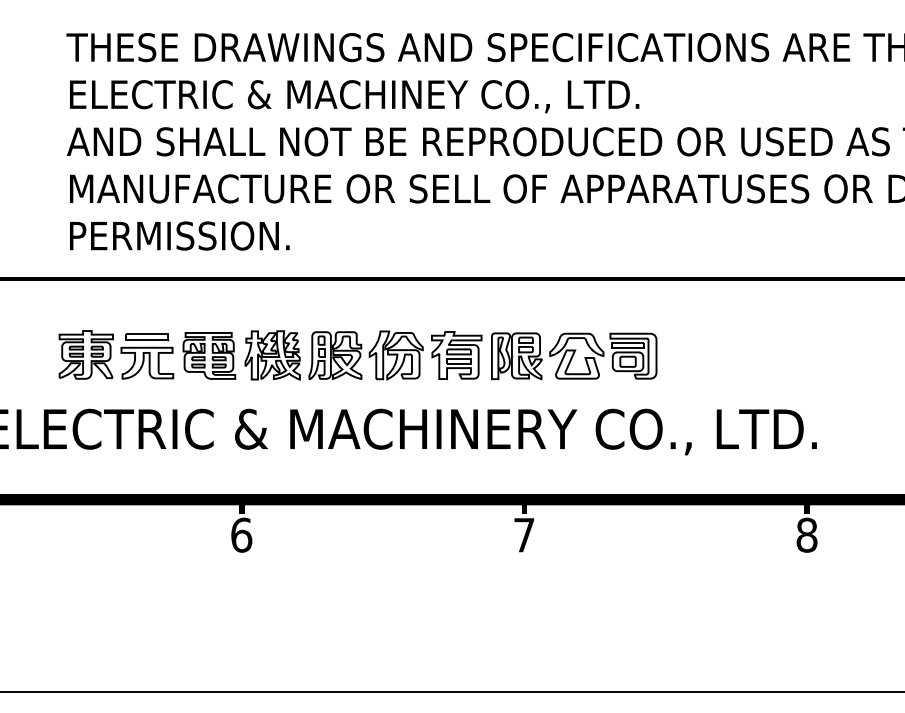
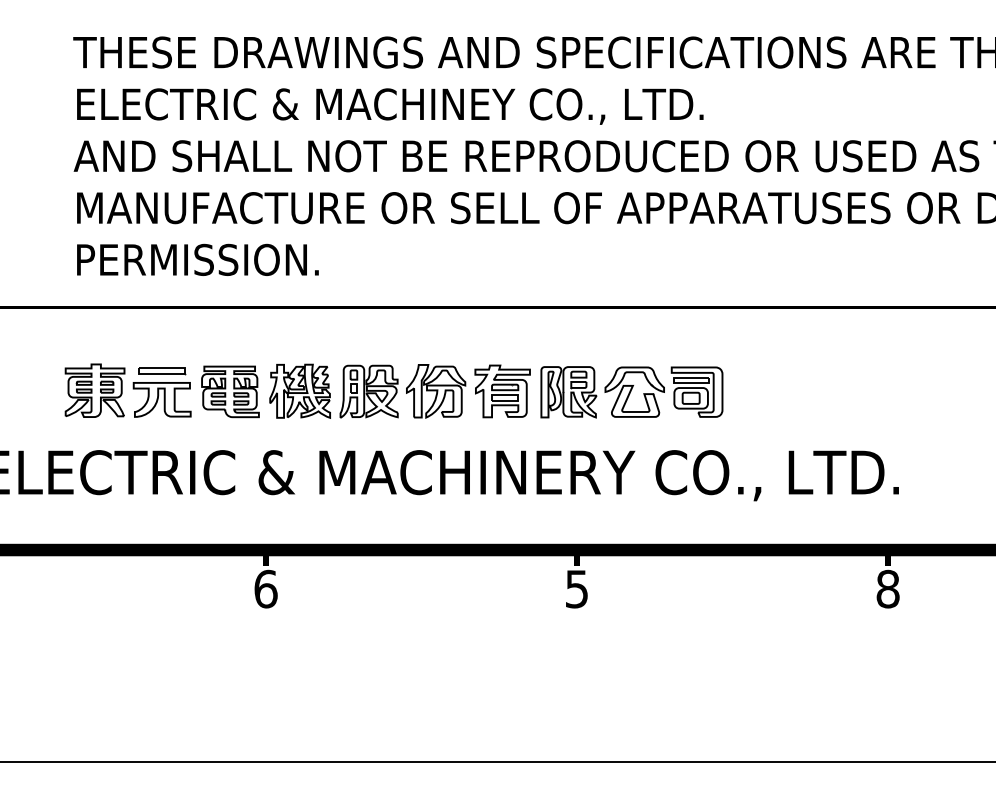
text: (523, 535) -> (576, 589), 7 -> 5

